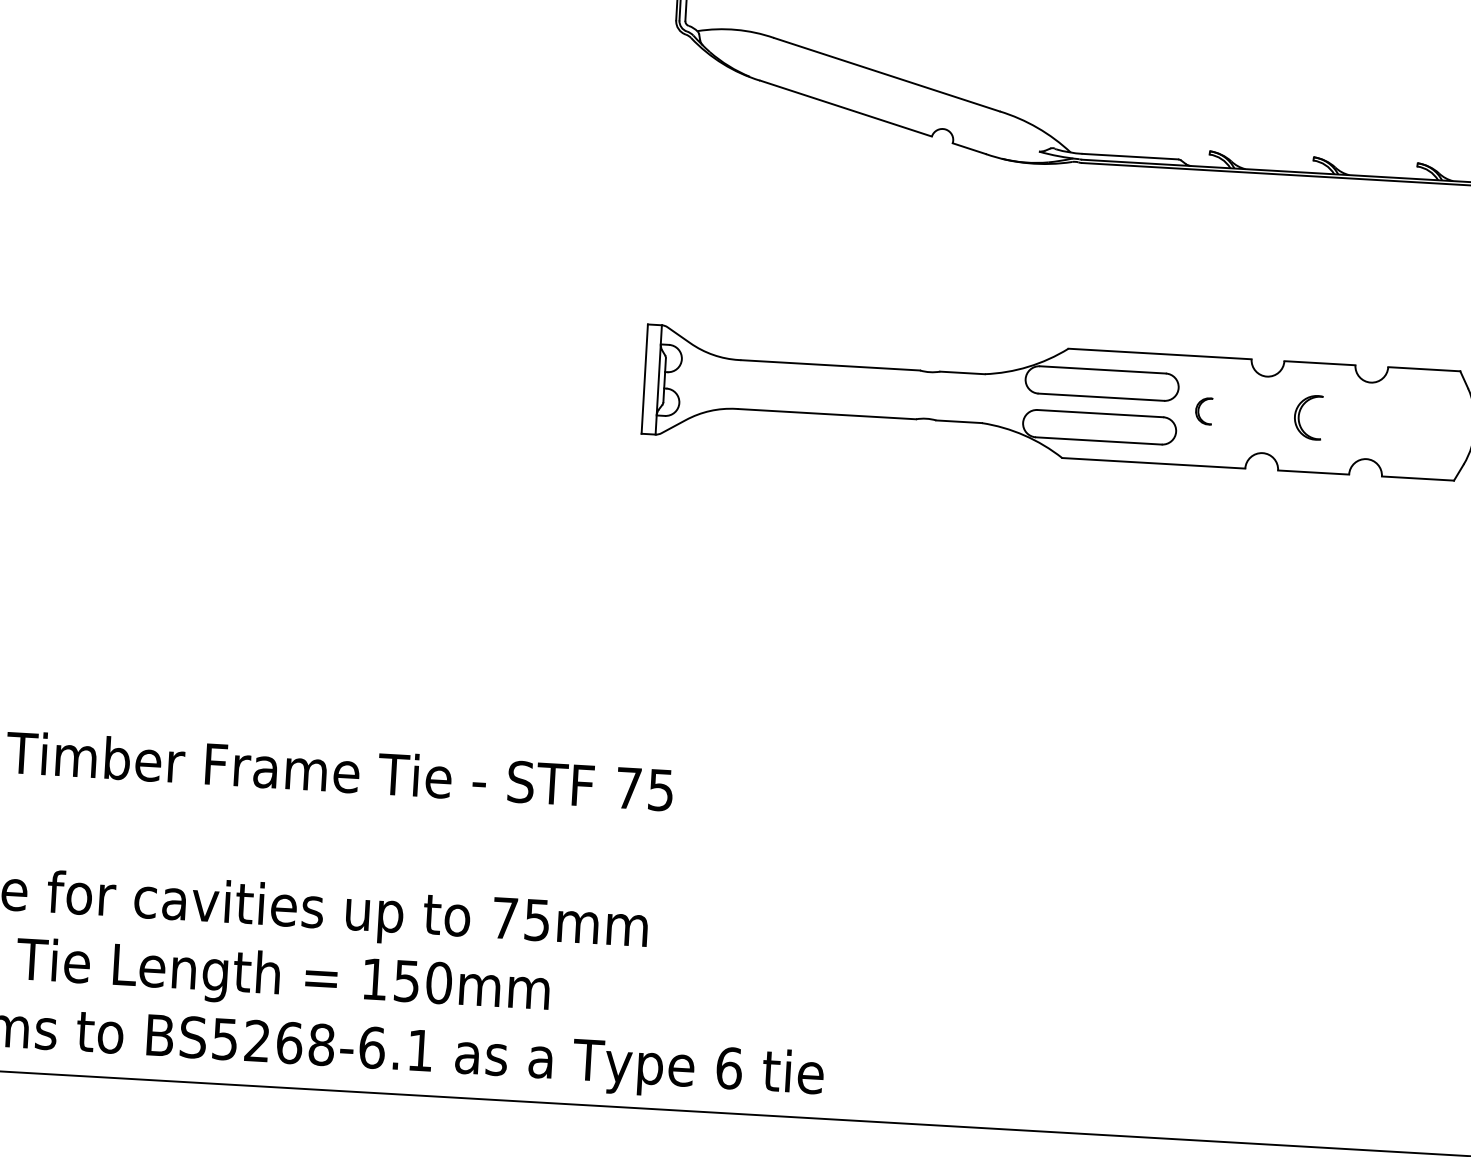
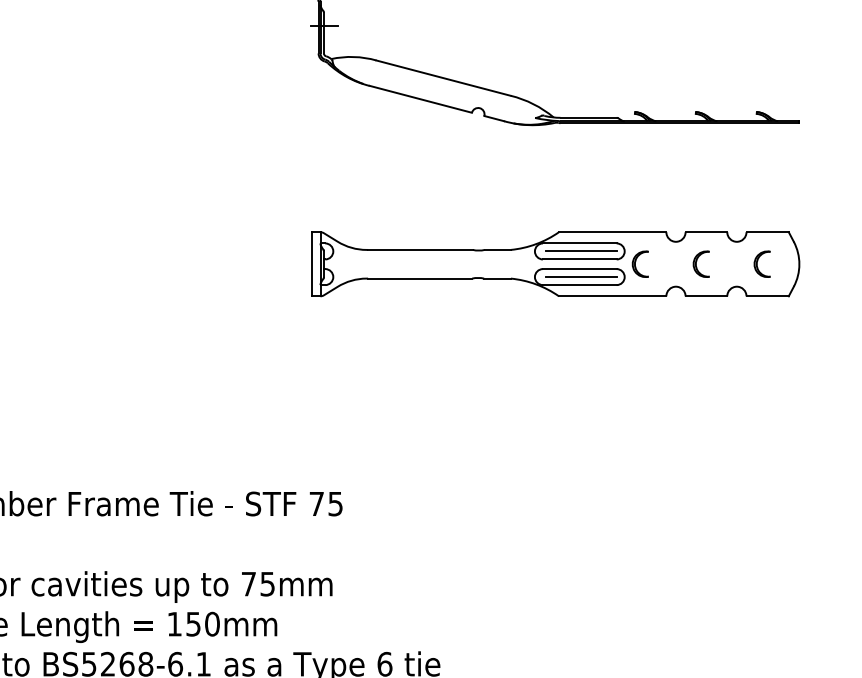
line: (1103, 383) -> (580, 251), added
part: (1202, 409) -> (639, 263), size x1.67
part: (1410, 421) -> (761, 263), added
line: (1100, 428) -> (580, 277), added

